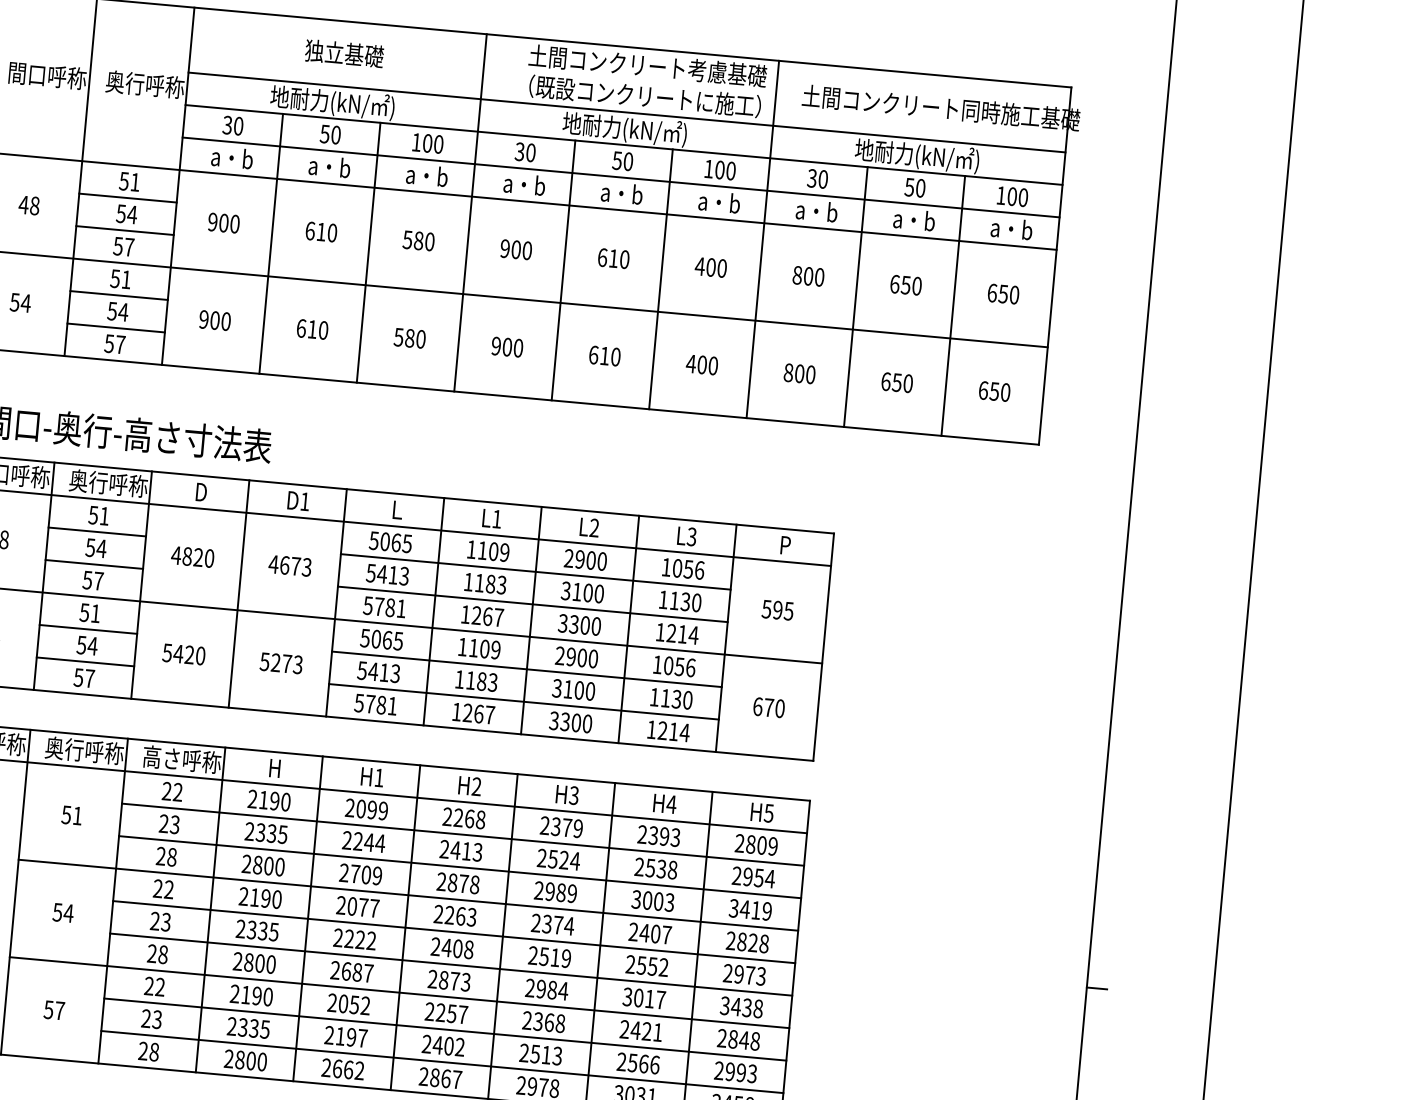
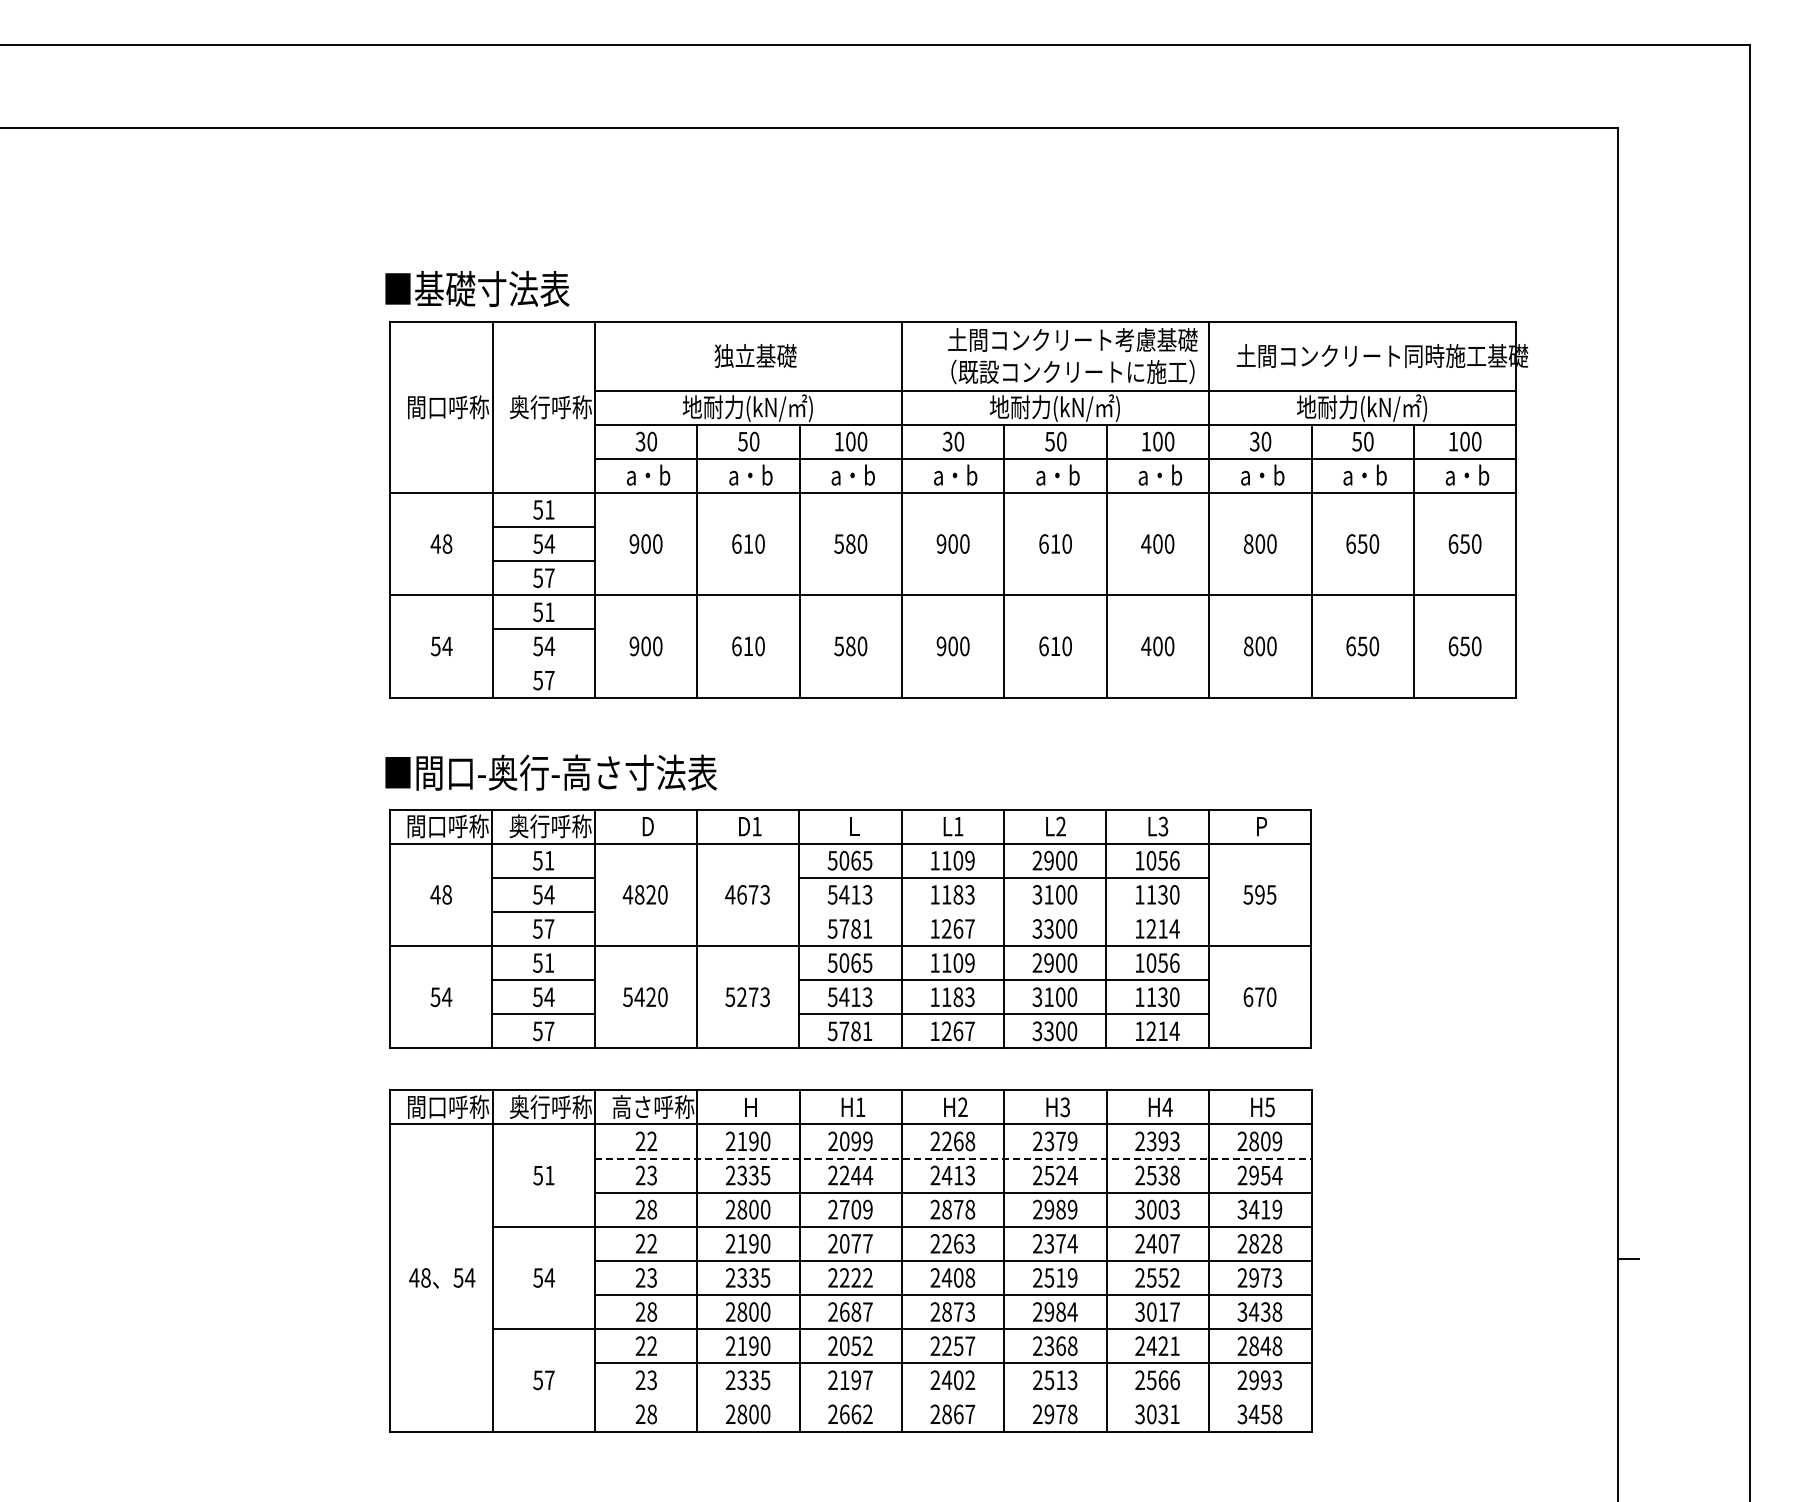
line: (115, 328) -> (543, 663), removed
line: (532, 603) -> (1003, 911), removed
line: (463, 834) -> (953, 1158), solid -> dashed
line: (441, 1062) -> (952, 1397), removed

